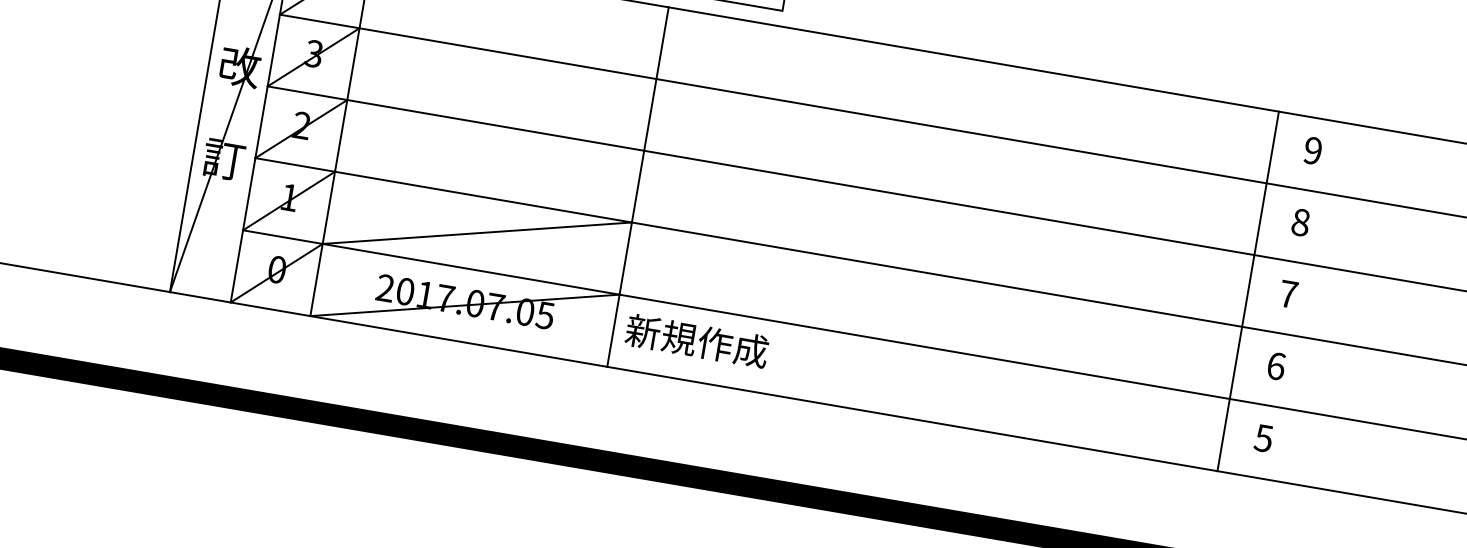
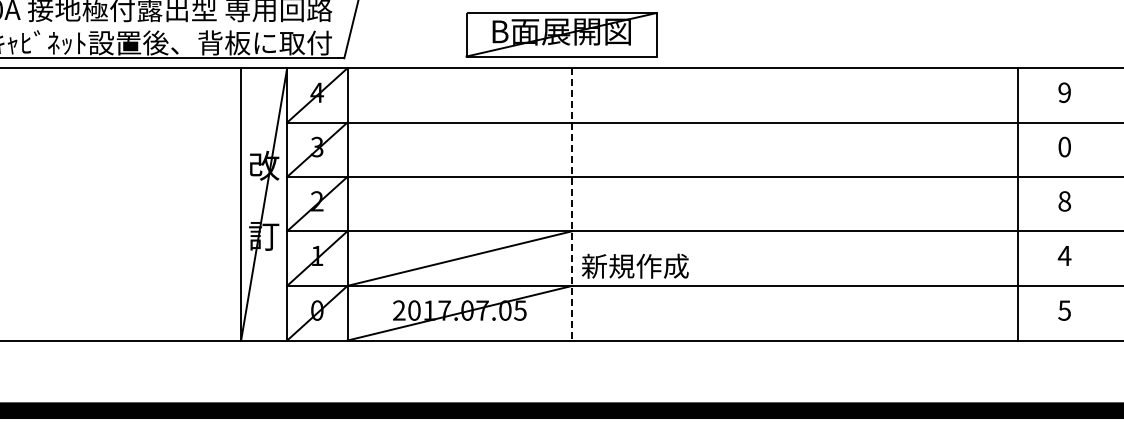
line: (638, 187) -> (572, 204), solid -> dashed
text: (1300, 223) -> (1064, 147), 8 -> 0
line: (1247, 291) -> (1017, 204), moved
text: (1288, 294) -> (1064, 201), 7 -> 8
text: (697, 340) -> (635, 265), moved
text: (1276, 365) -> (1064, 255), 6 -> 4

